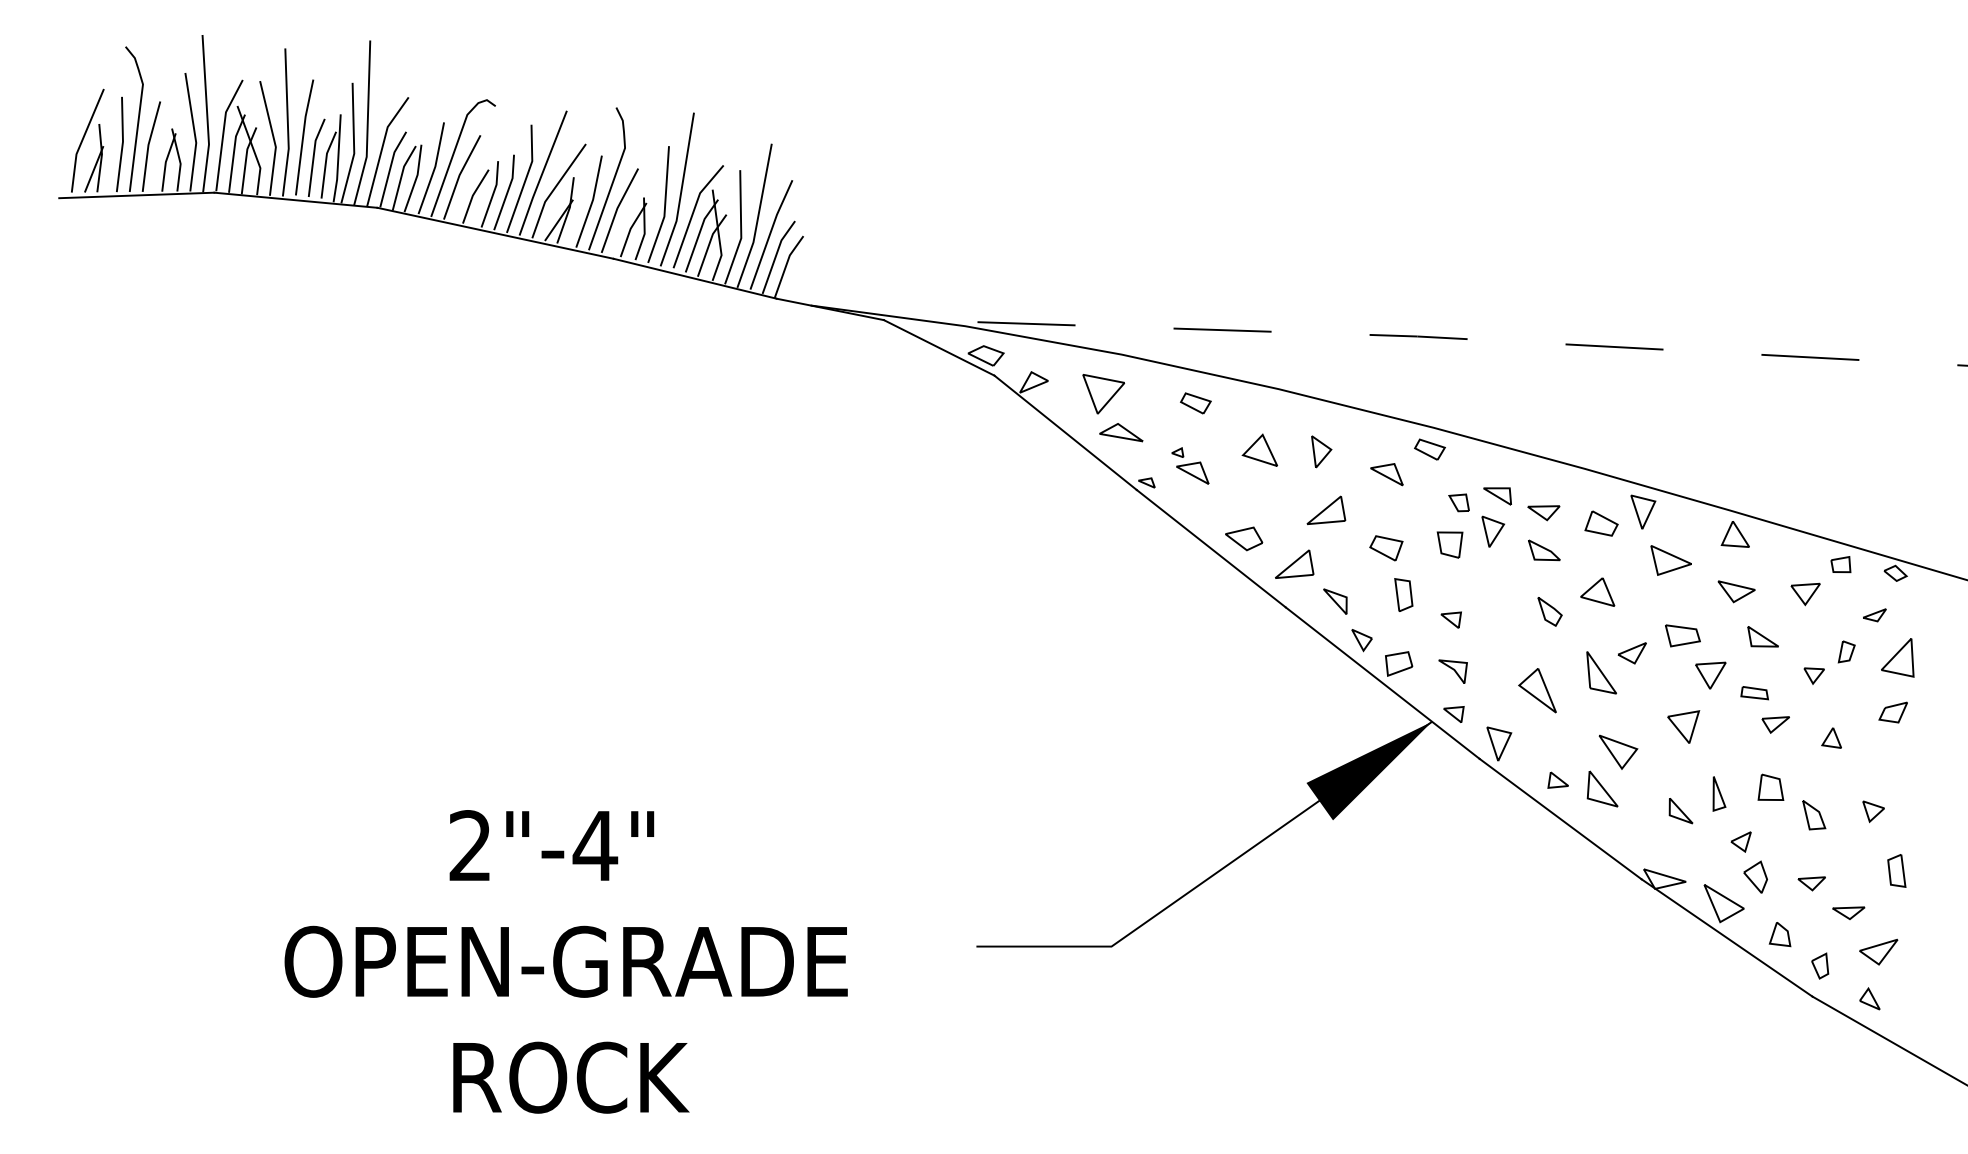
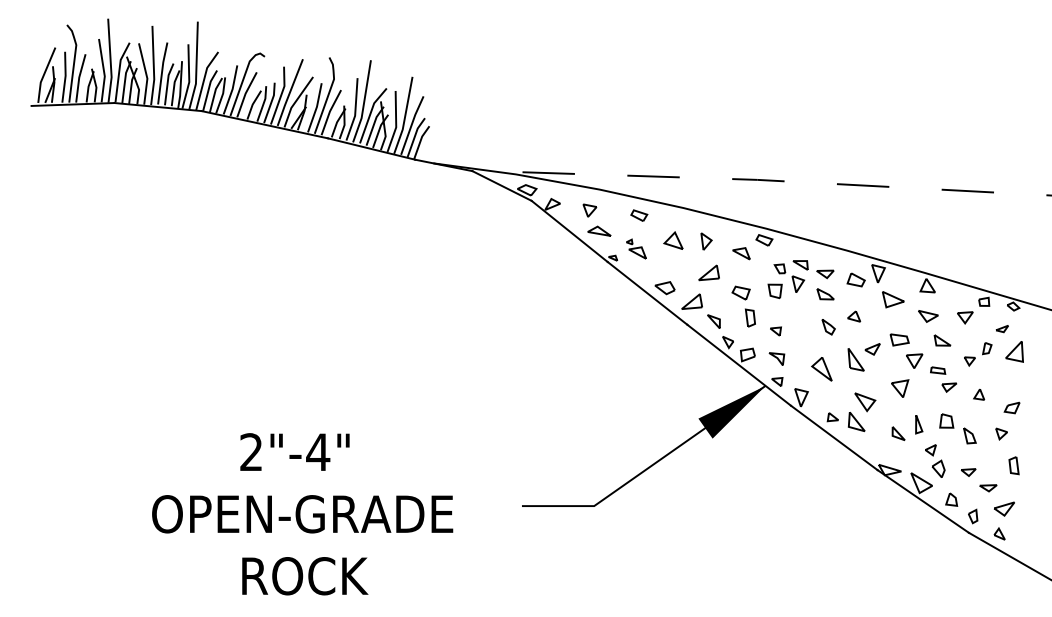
part: (1102, 393) -> (589, 210), size x0.6
part: (1596, 591) -> (853, 316), size x0.7
part: (1892, 711) -> (1011, 407), moved

